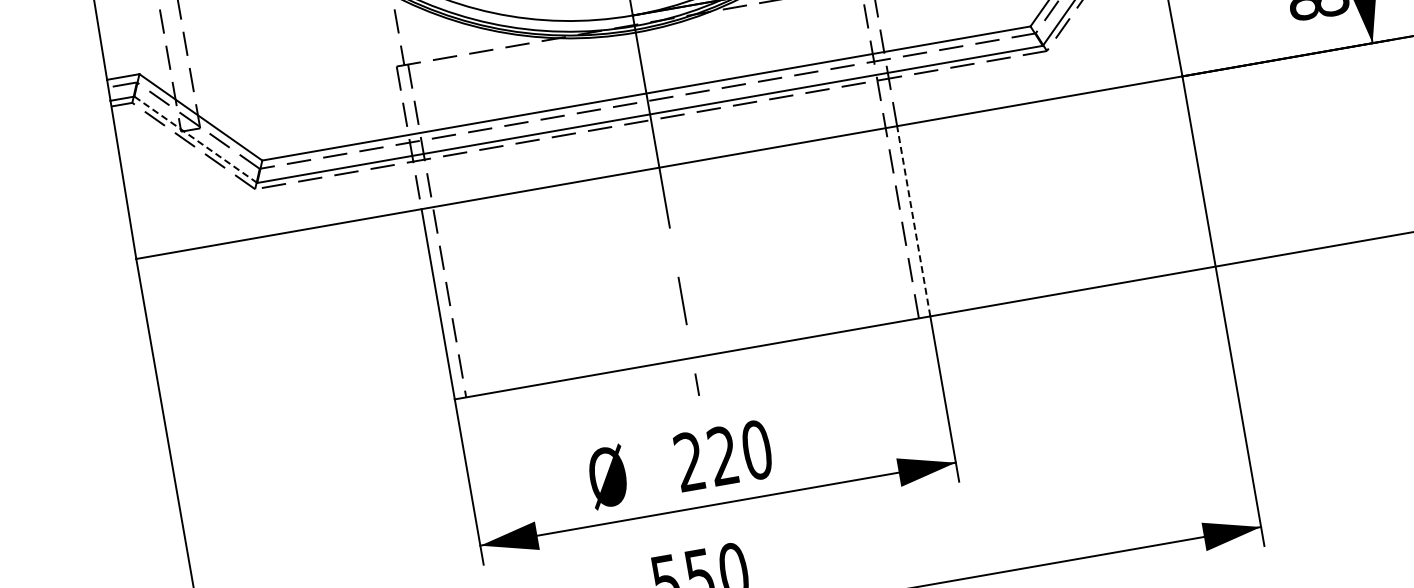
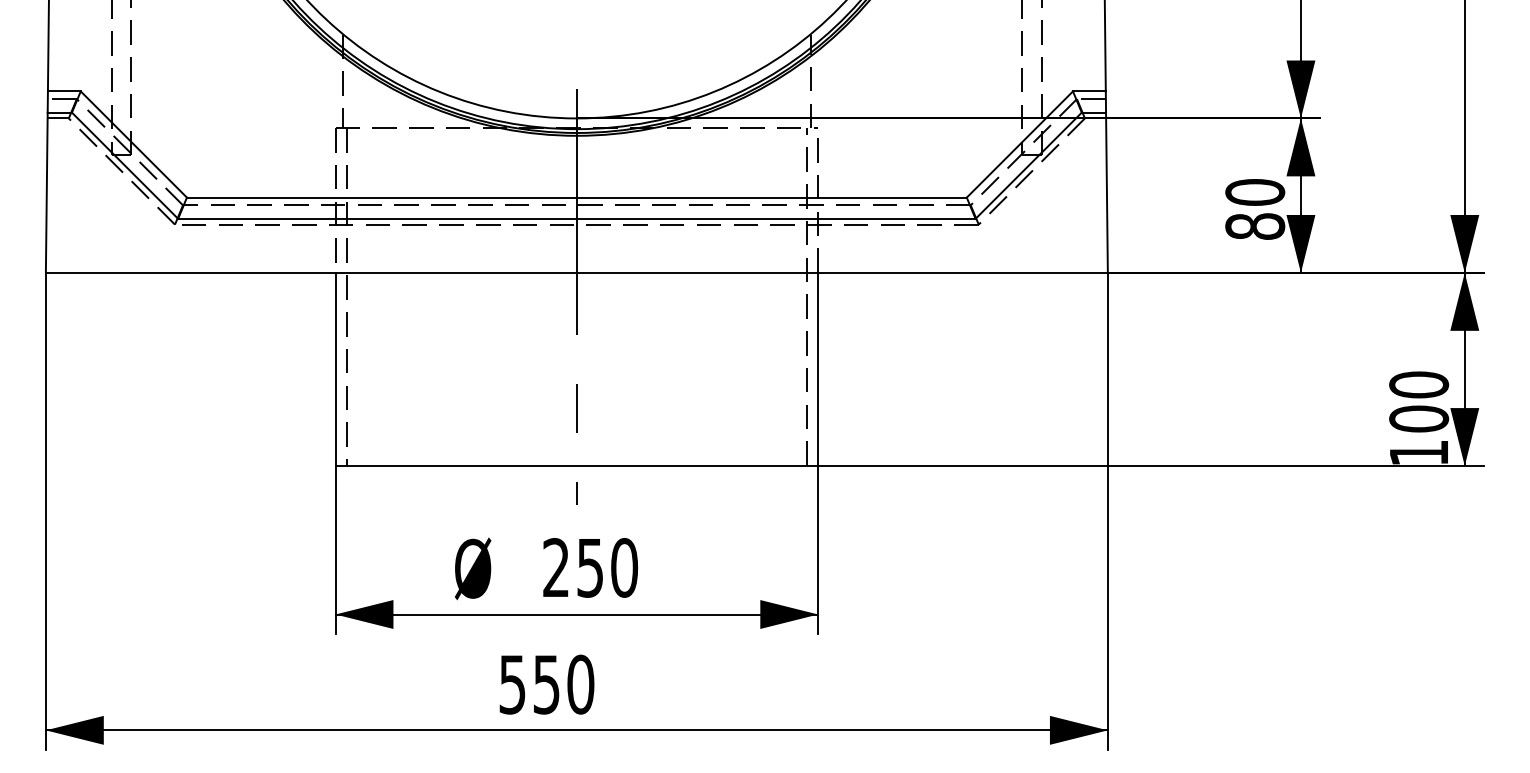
line: (195, 139) -> (124, 165), dashed -> solid
line: (914, 221) -> (818, 369), dashed -> solid
text: (722, 455) -> (589, 567), 220 -> 250

